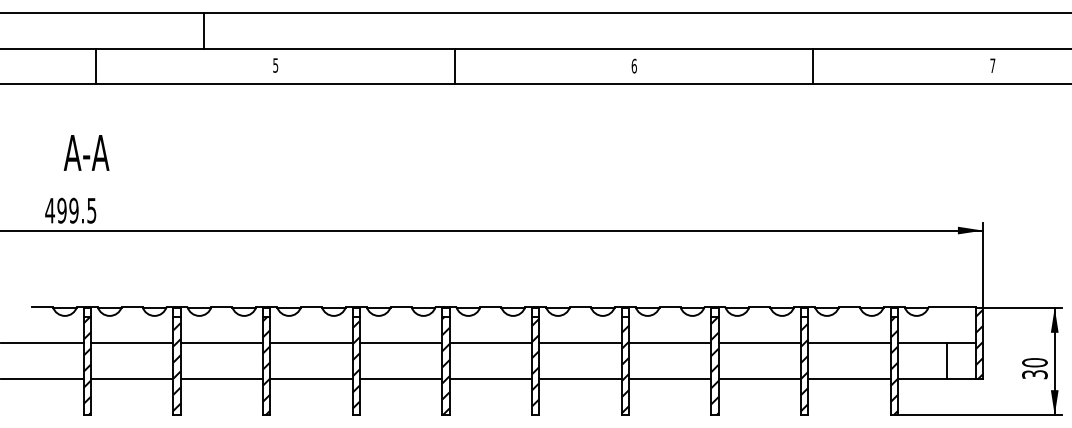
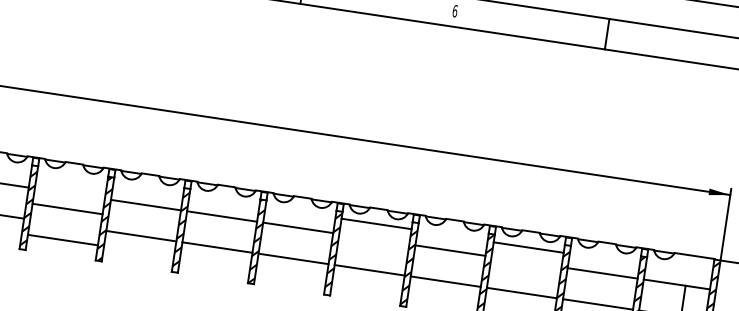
line: (221, 342) -> (67, 208), moved
line: (580, 342) -> (376, 223), moved
line: (759, 342) -> (528, 247), moved
line: (221, 379) -> (62, 240), moved

